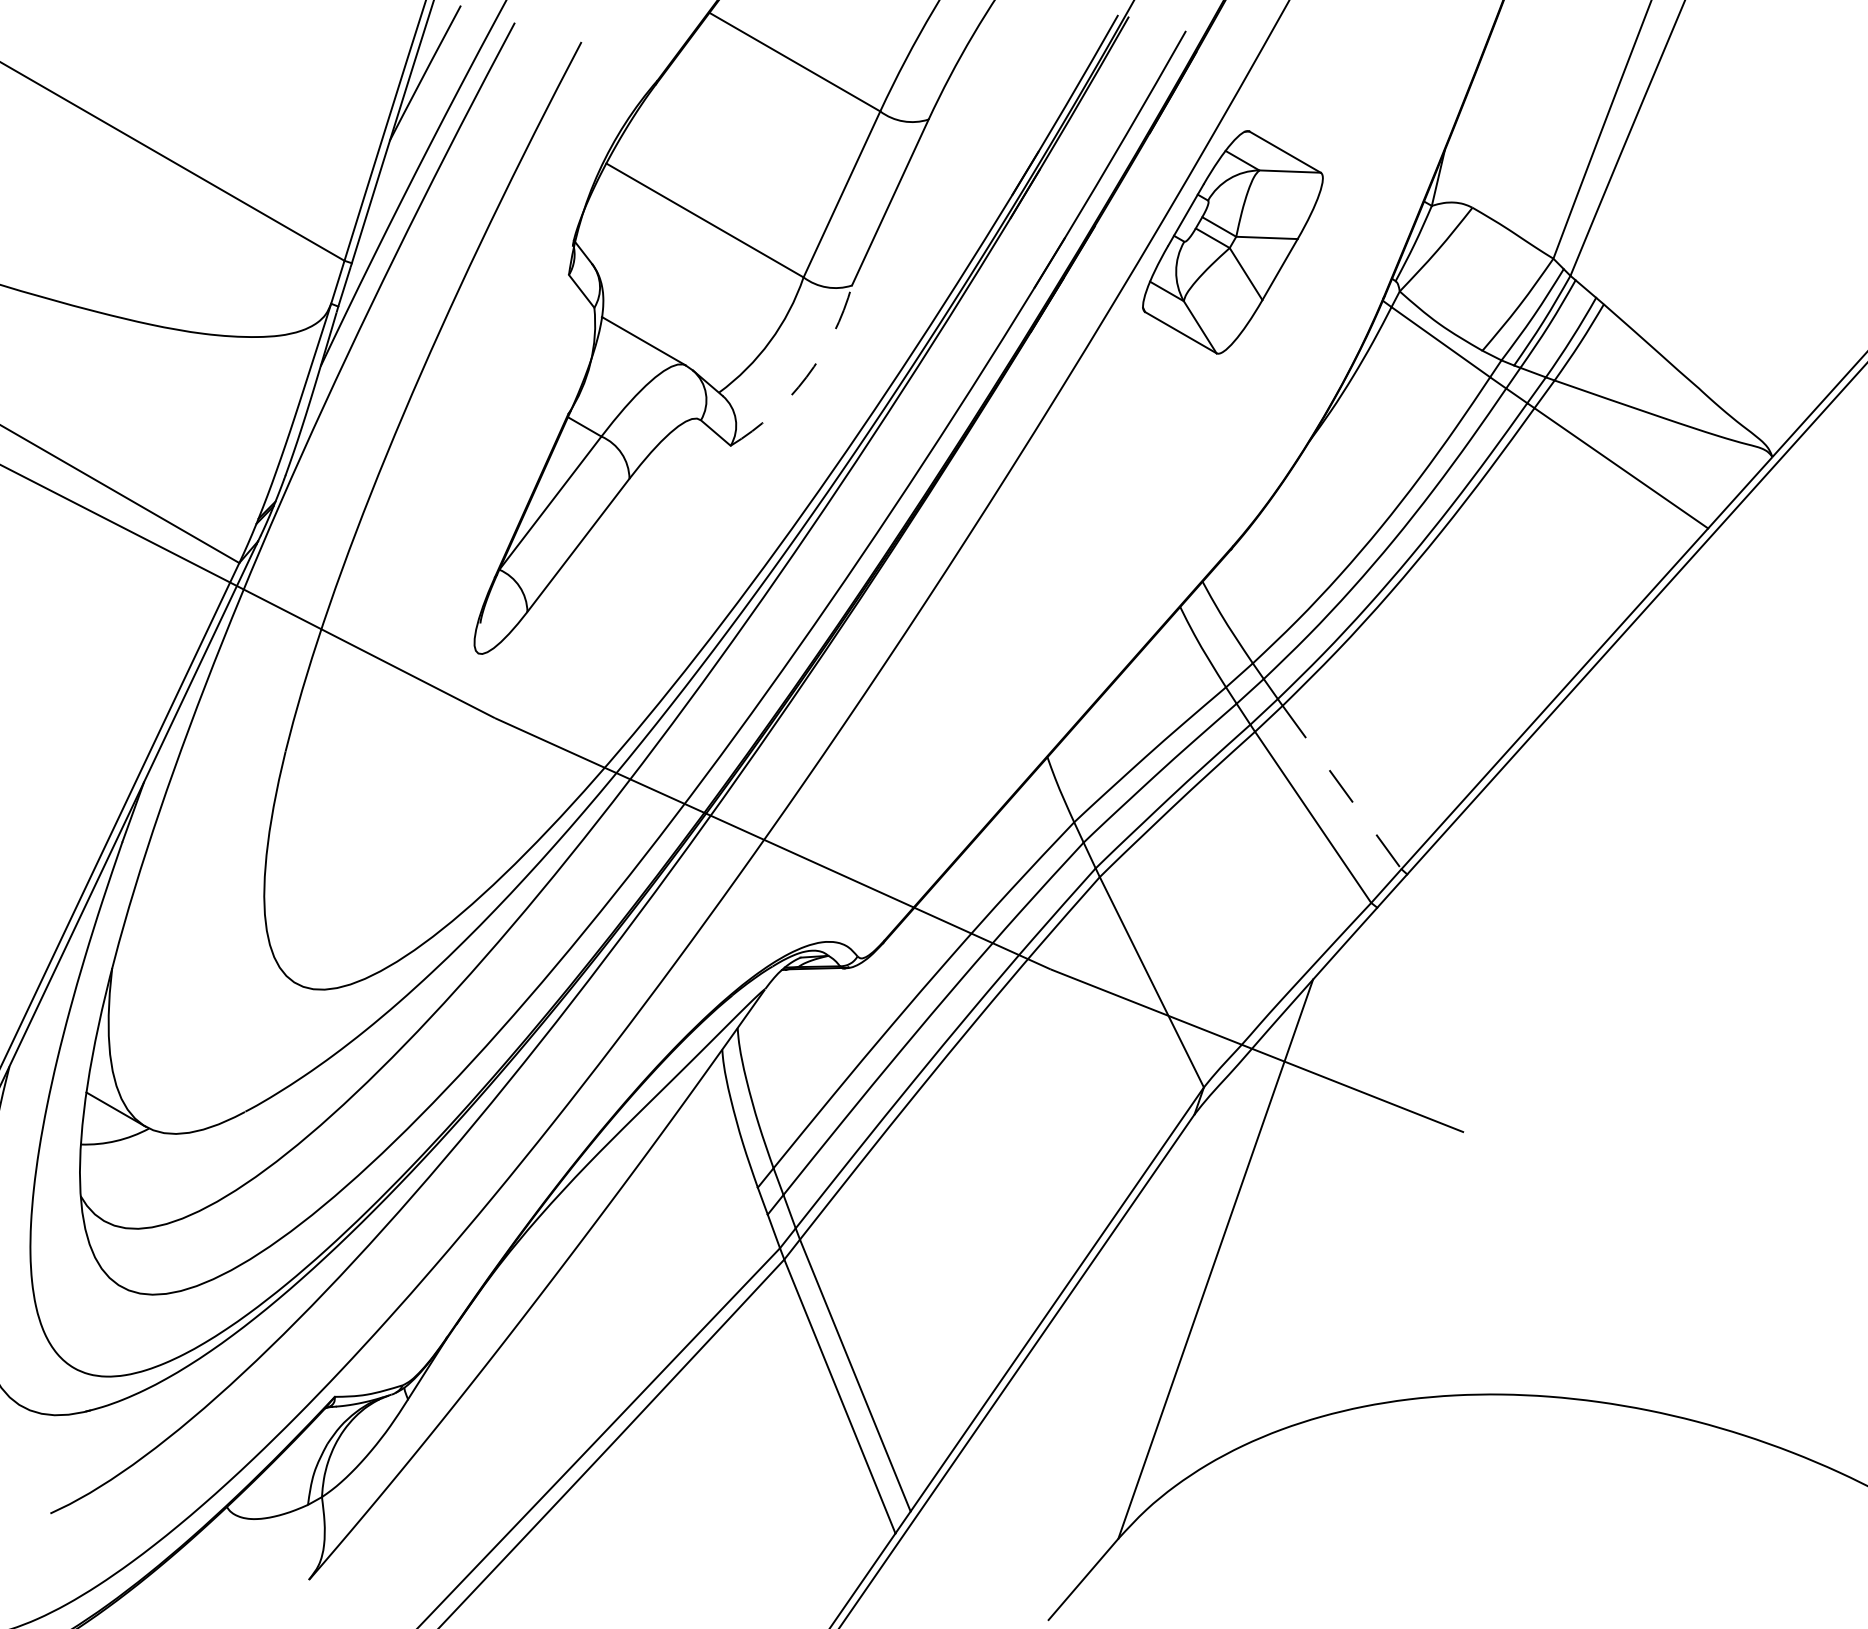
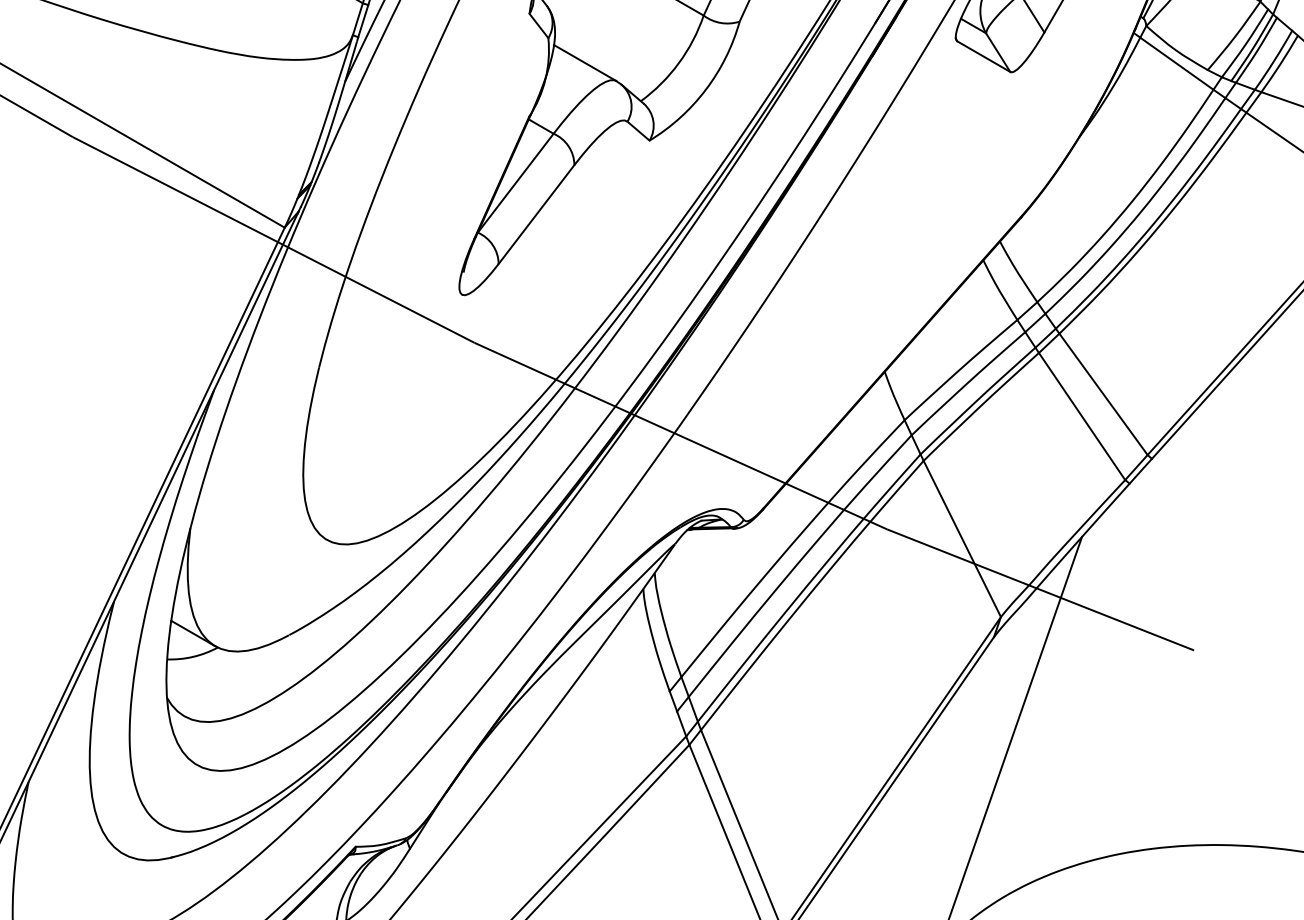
arc: (806, 377) -> (705, 89), dashed -> solid
line: (1342, 787) -> (1103, 394), dashed -> solid

